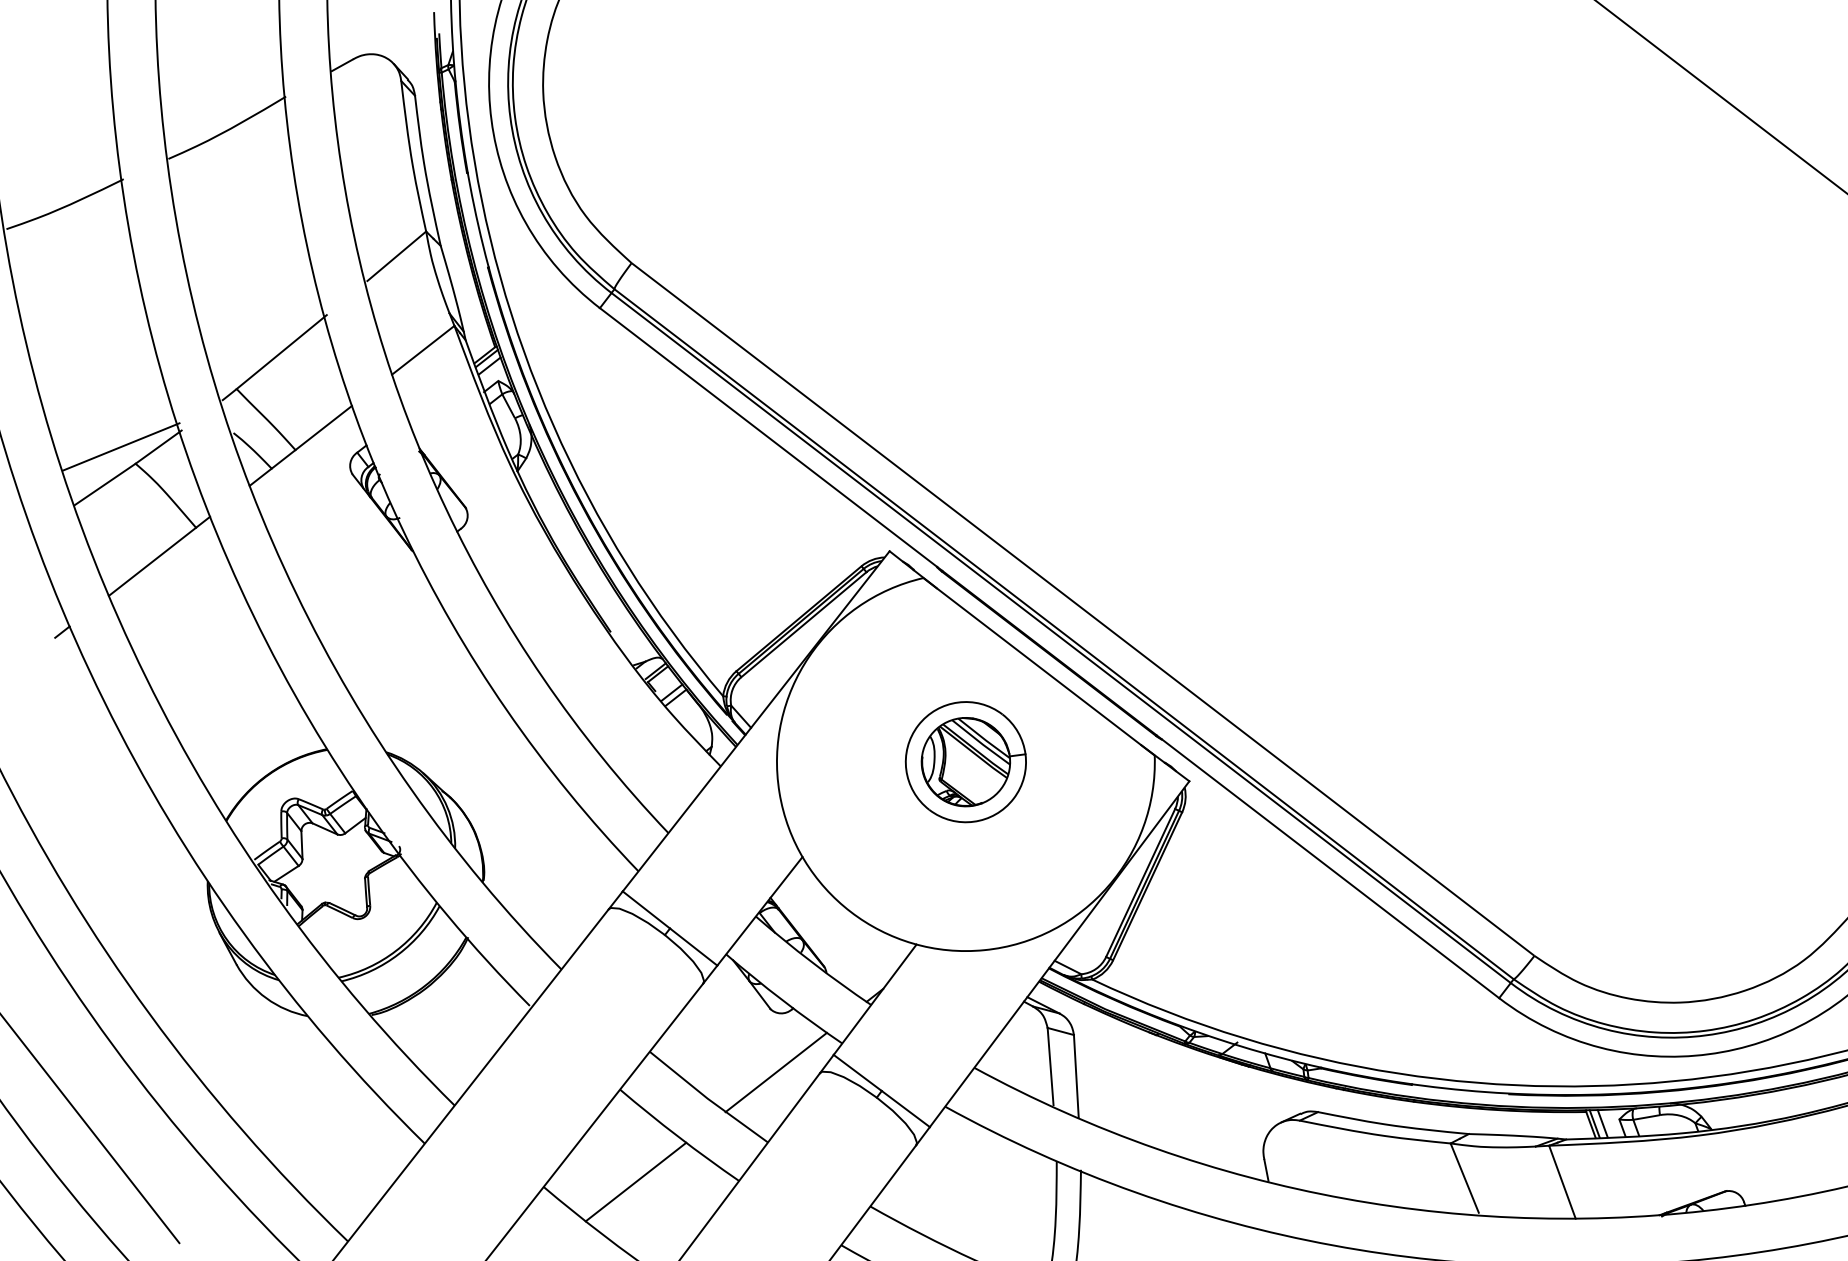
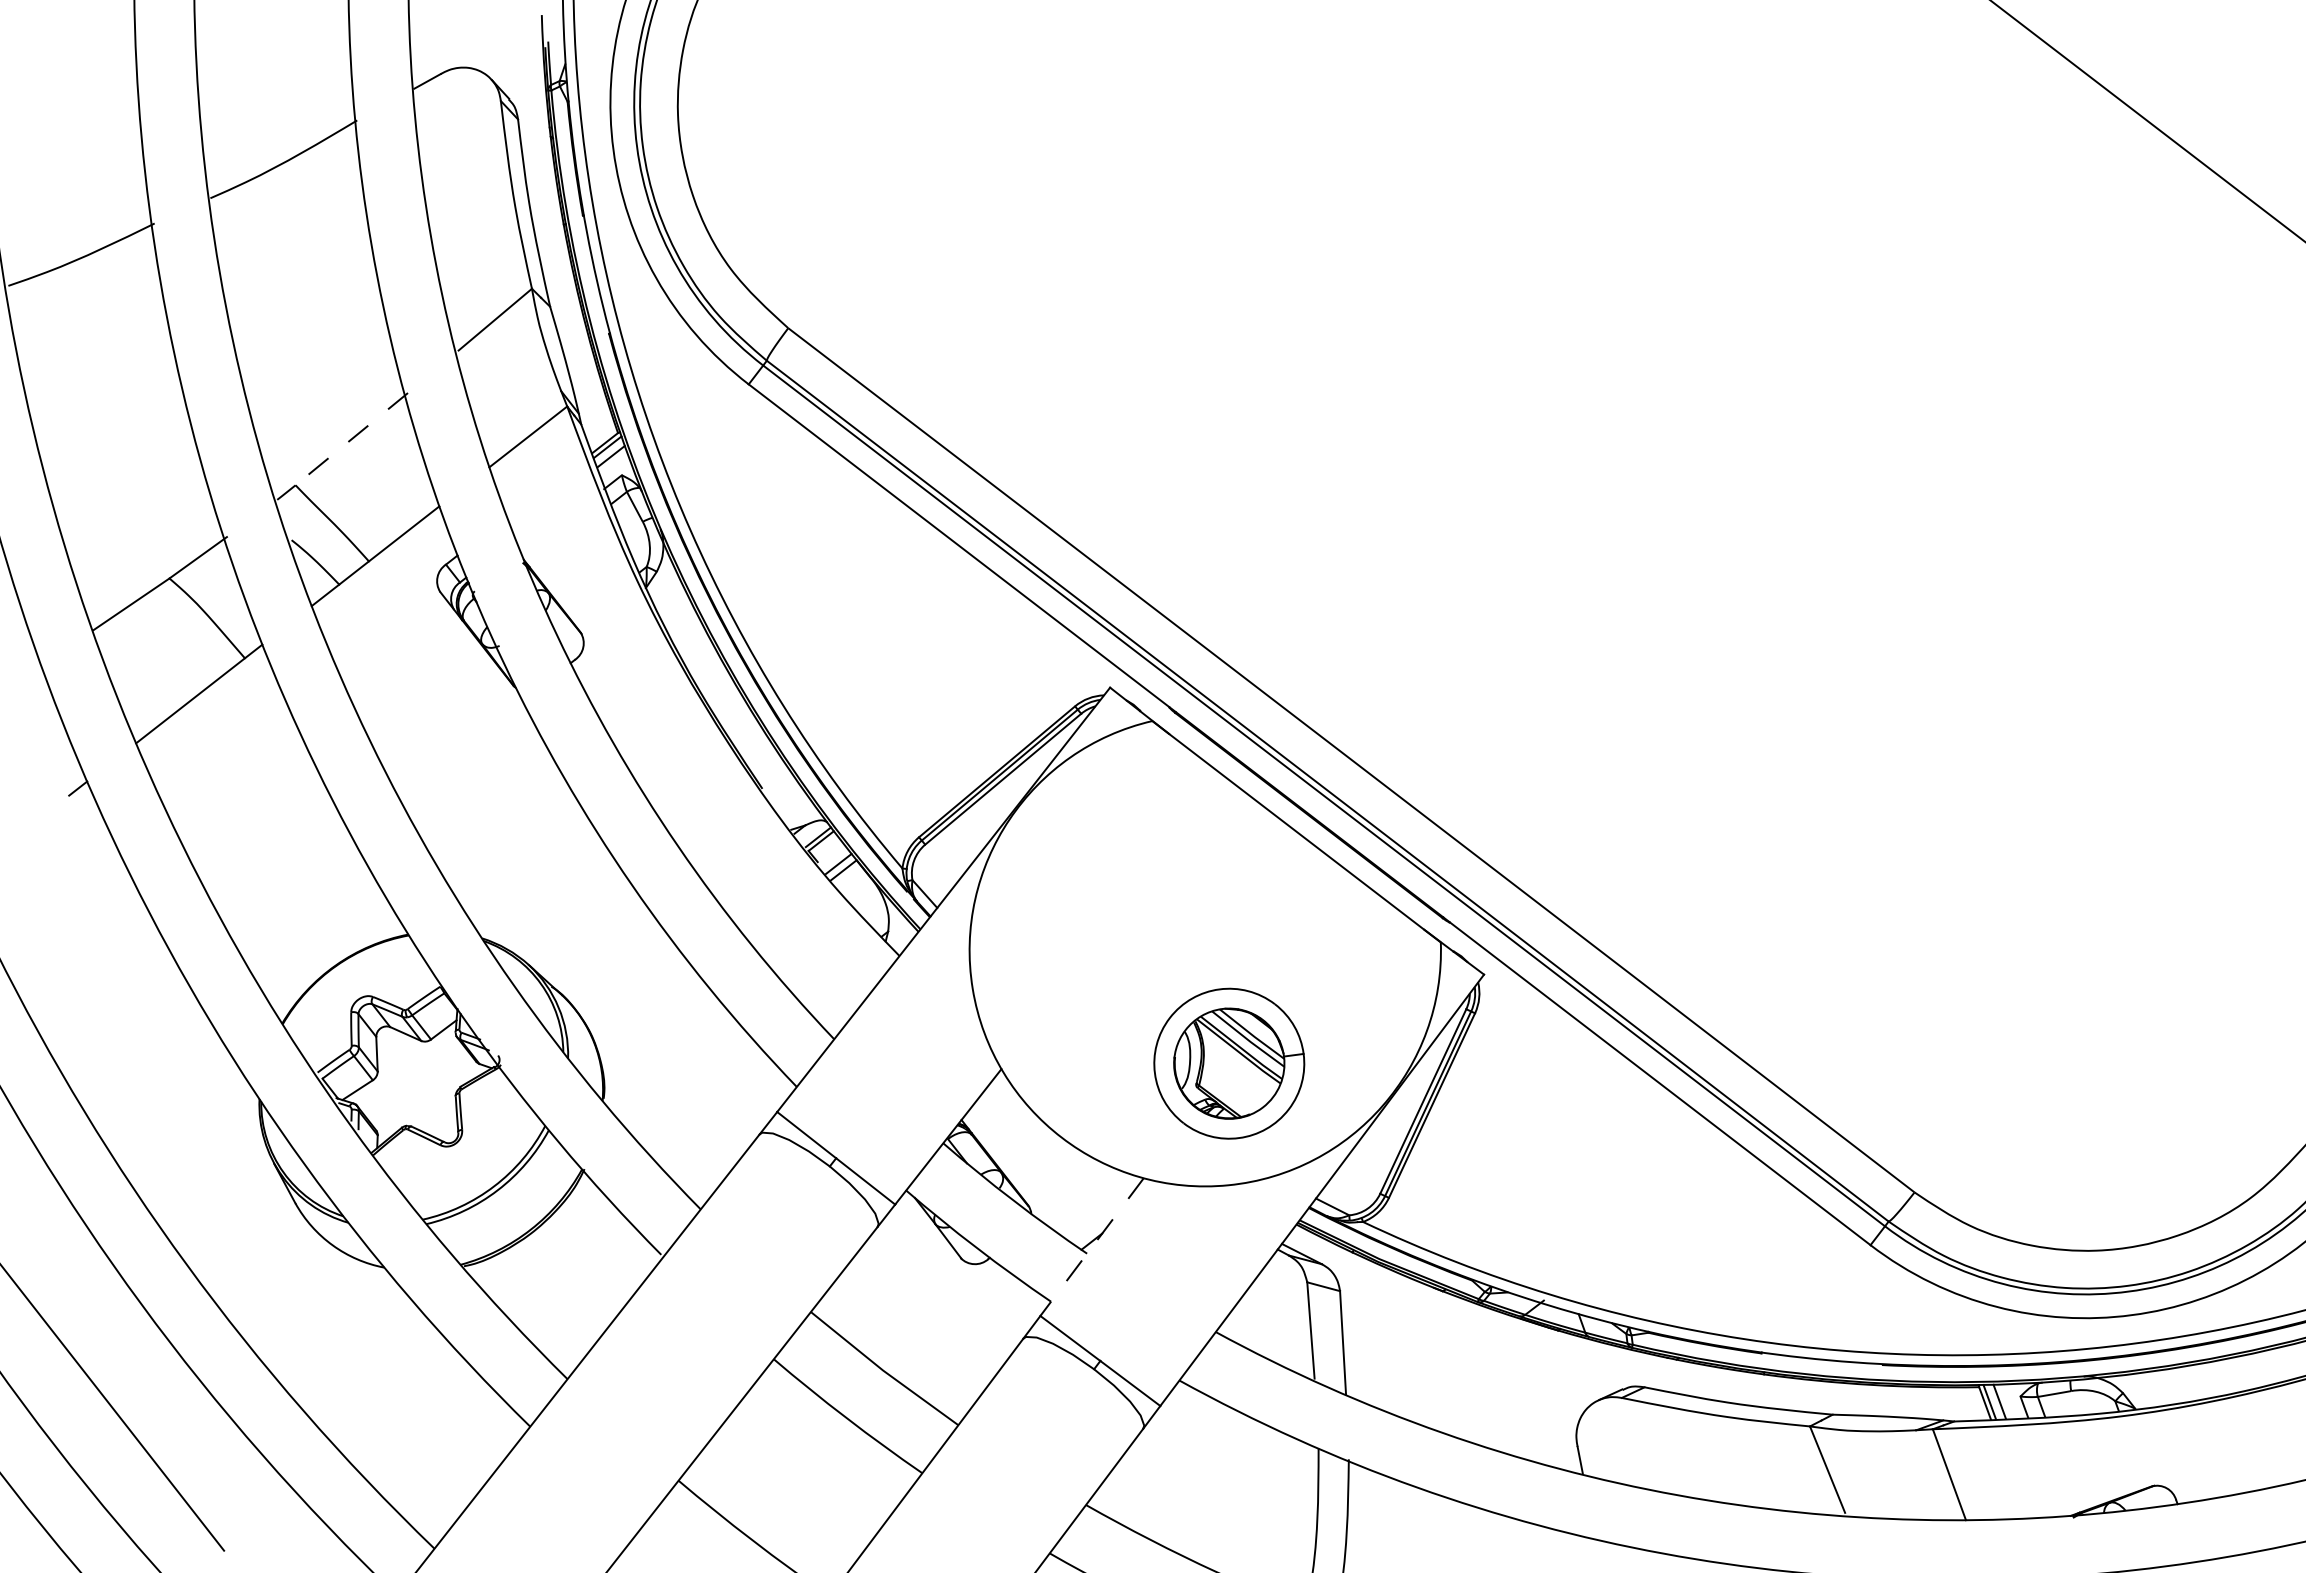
line: (281, 352) -> (351, 439), solid -> dashed
line: (121, 446) -> (151, 557), removed
part: (966, 761) -> (1229, 1063), moved
line: (874, 1000) -> (1091, 1247), solid -> dashed
line: (776, 1072) -> (968, 1337), removed
line: (635, 1182) -> (793, 1474), removed

